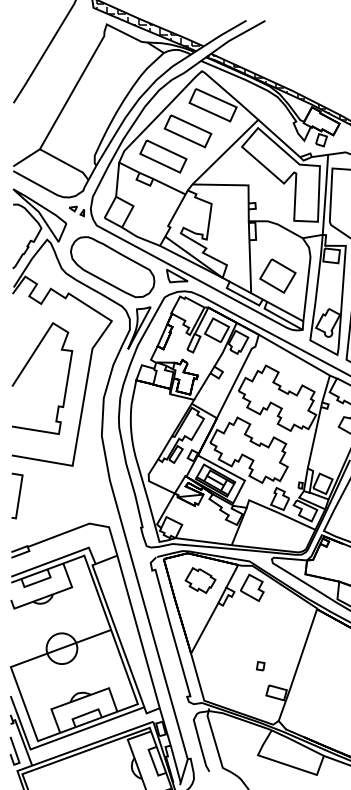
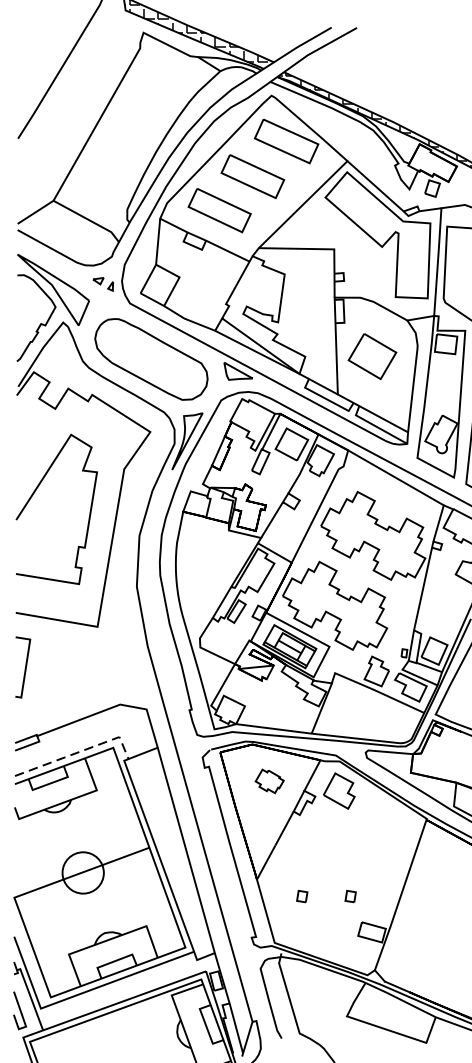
part: (277, 275) -> (371, 355), moved
line: (58, 558) -> (78, 751), solid -> dashed
part: (200, 580) -> (269, 781), size x0.7
part: (224, 666) -> (301, 896), added

